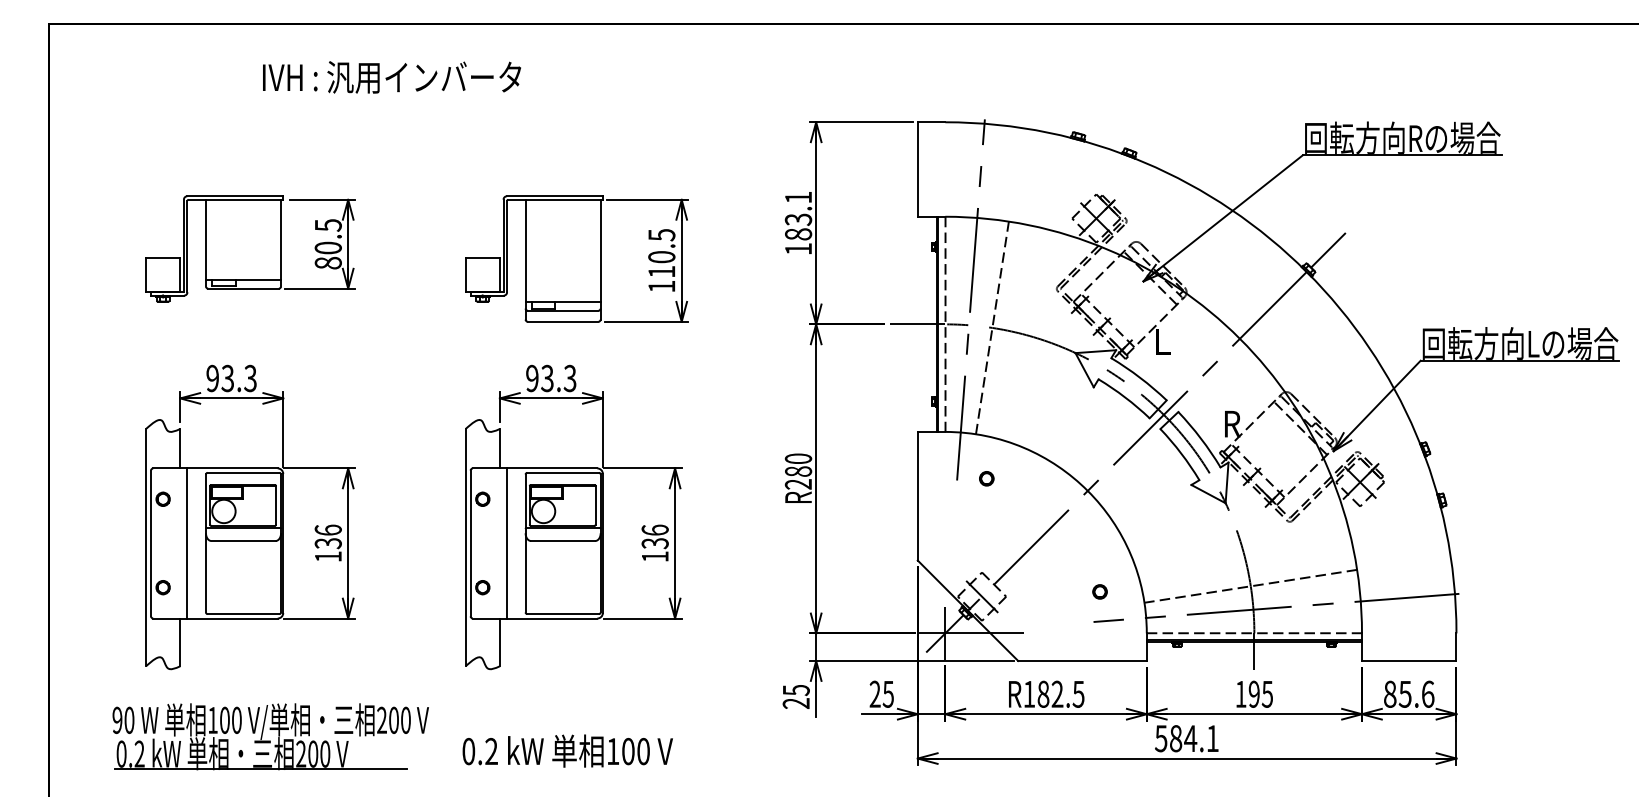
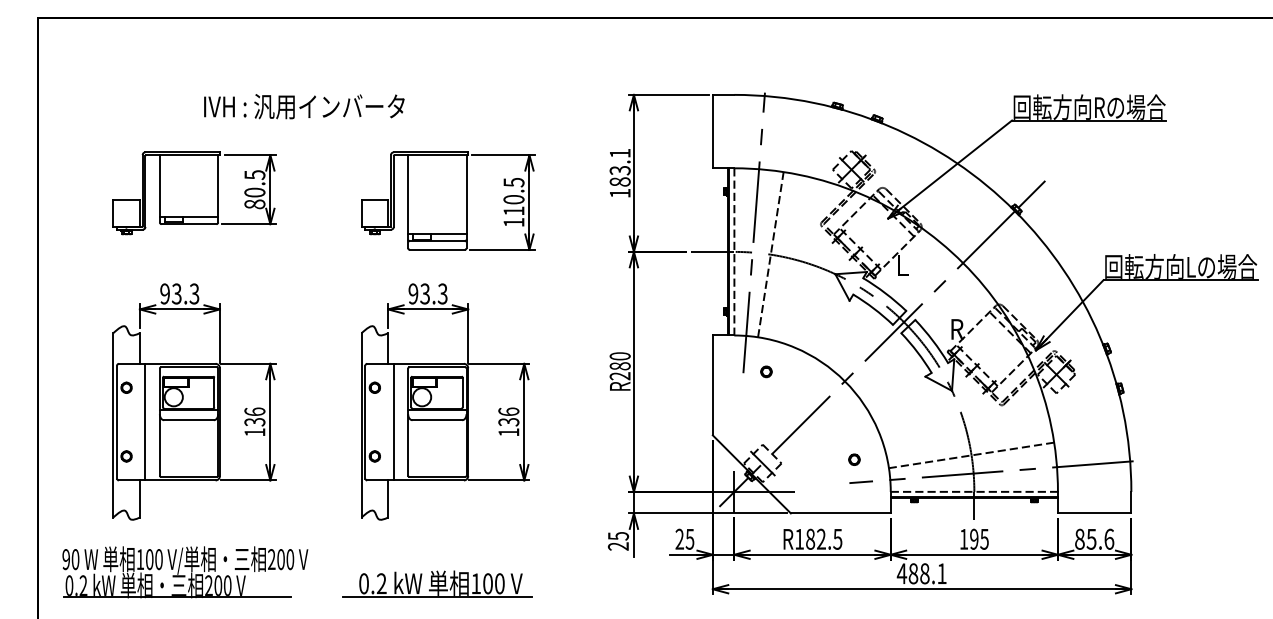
text: (391, 77) -> (303, 106), moved
part: (270, 736) -> (185, 572), moved
text: (1175, 738) -> (913, 573), 584.1 -> 488.1
line: (563, 768) -> (437, 596), added

